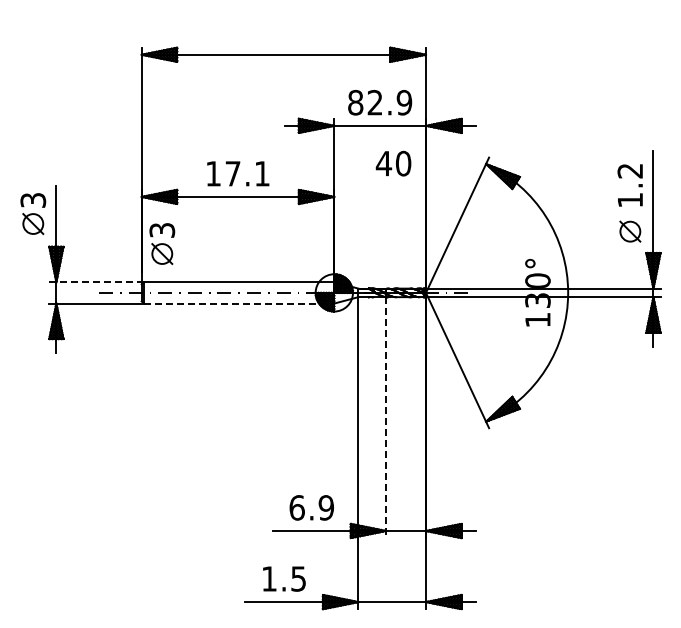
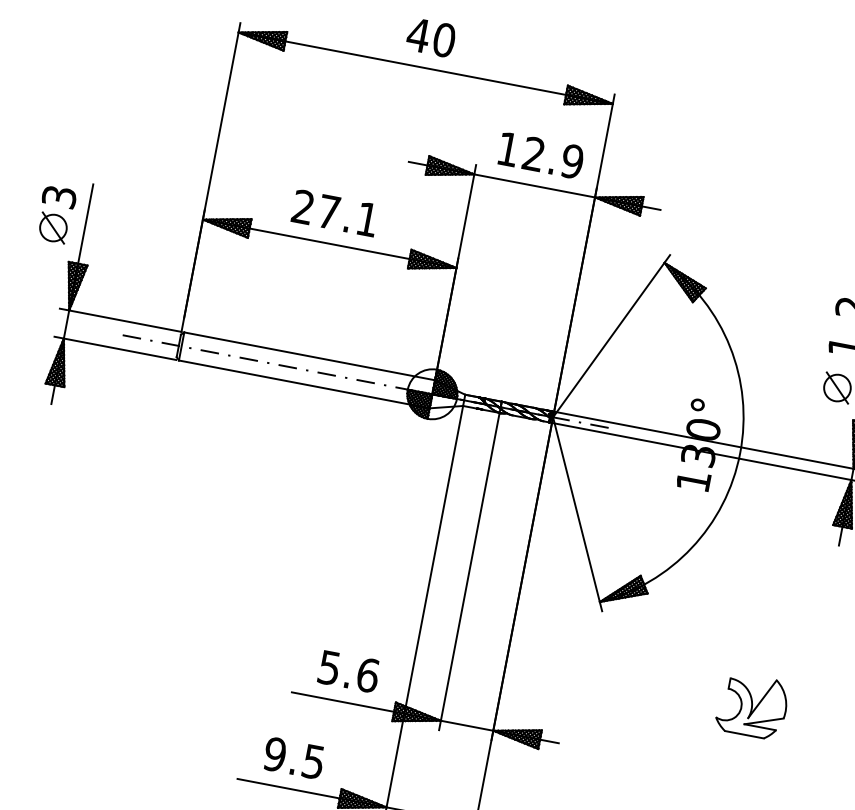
text: (355, 102) -> (508, 148), 82.9 -> 12.9
text: (393, 163) -> (431, 37), moved
text: (213, 173) -> (303, 206), 17.1 -> 27.1
part: (162, 243) -> (218, 286), removed
line: (95, 282) -> (120, 320), dashed -> solid
line: (239, 303) -> (304, 384), dashed -> solid
line: (386, 418) -> (469, 572), dashed -> solid
part: (612, 476) -> (752, 705), added
text: (311, 507) -> (348, 671), 6.9 -> 5.6
text: (268, 578) -> (274, 753), 1.5 -> 9.5

